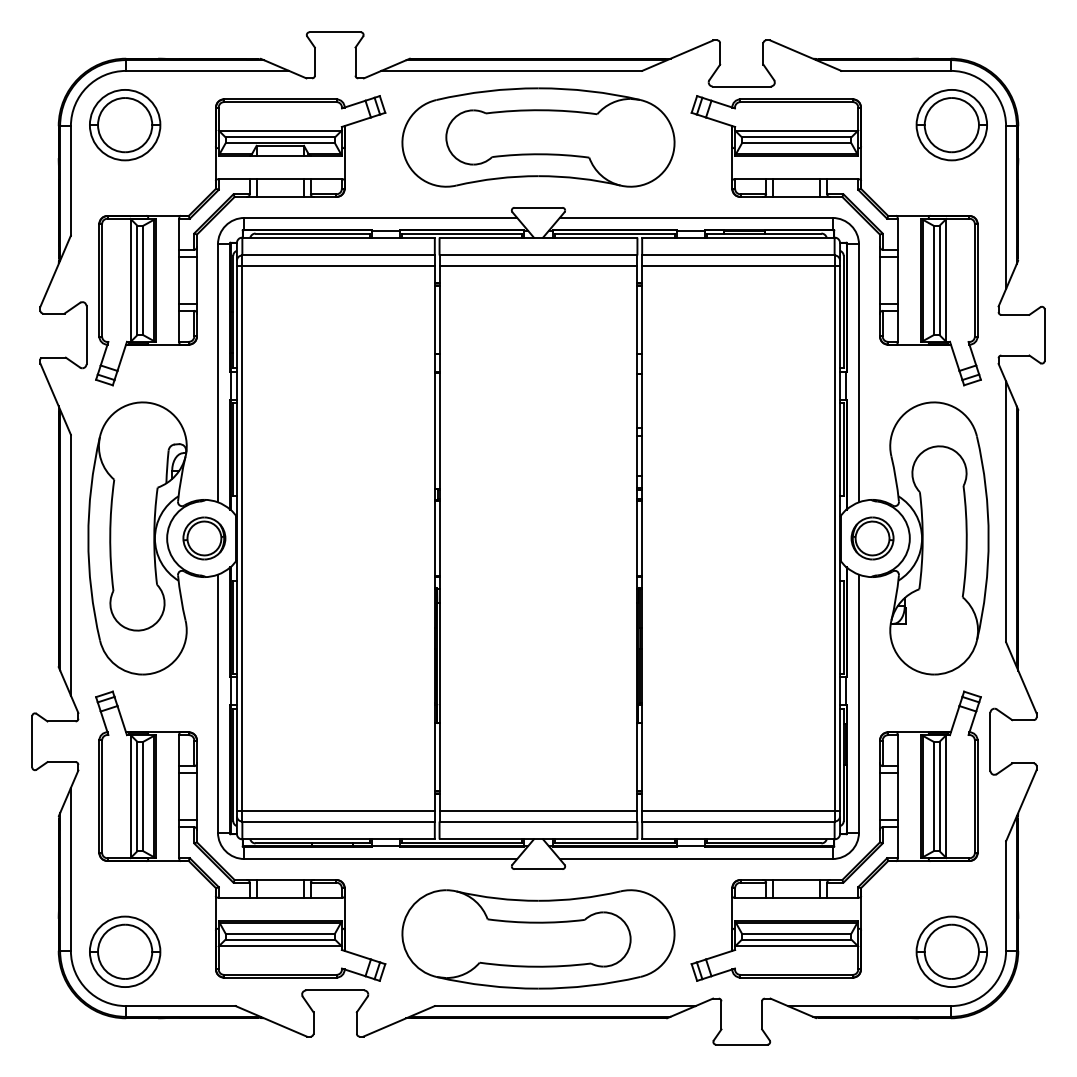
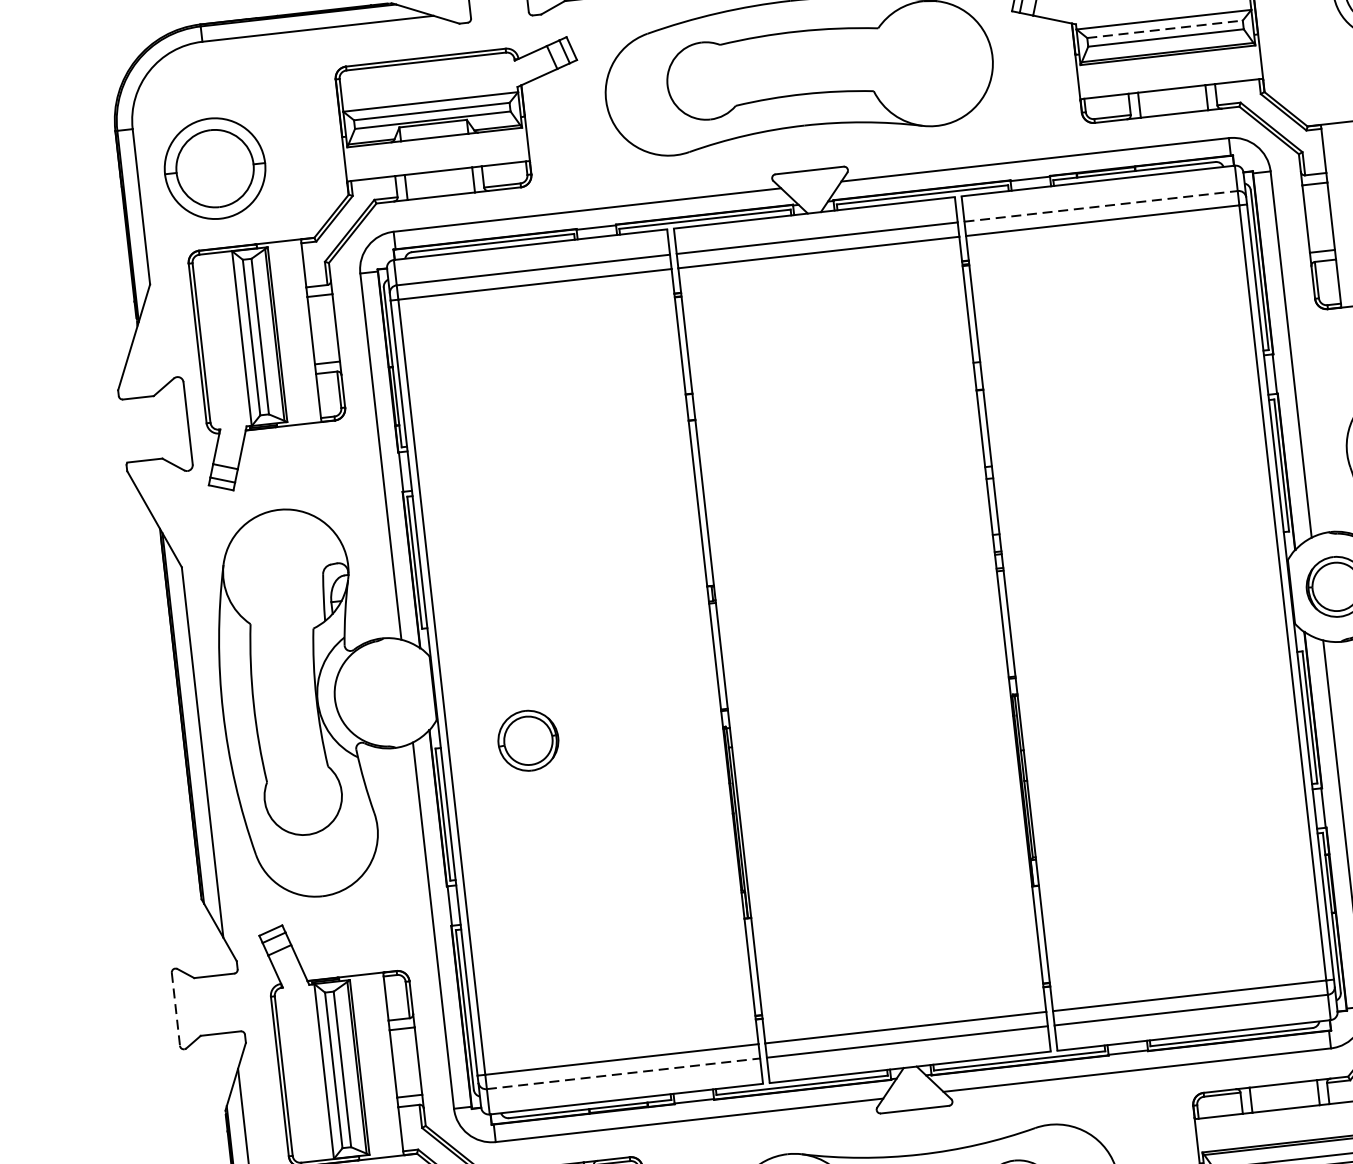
part: (125, 125) -> (215, 169), moved
line: (796, 137) -> (1164, 29), solid -> dashed
line: (738, 255) -> (1101, 206), solid -> dashed
part: (204, 538) -> (528, 740), moved
line: (32, 741) -> (176, 1008), solid -> dashed
line: (339, 821) -> (624, 1073), solid -> dashed

